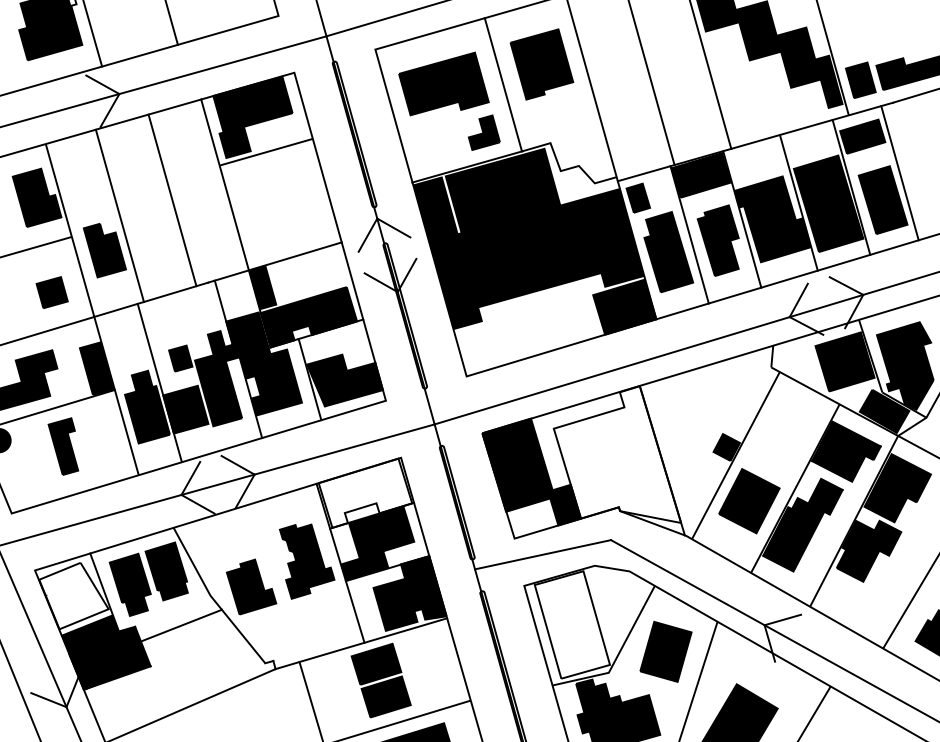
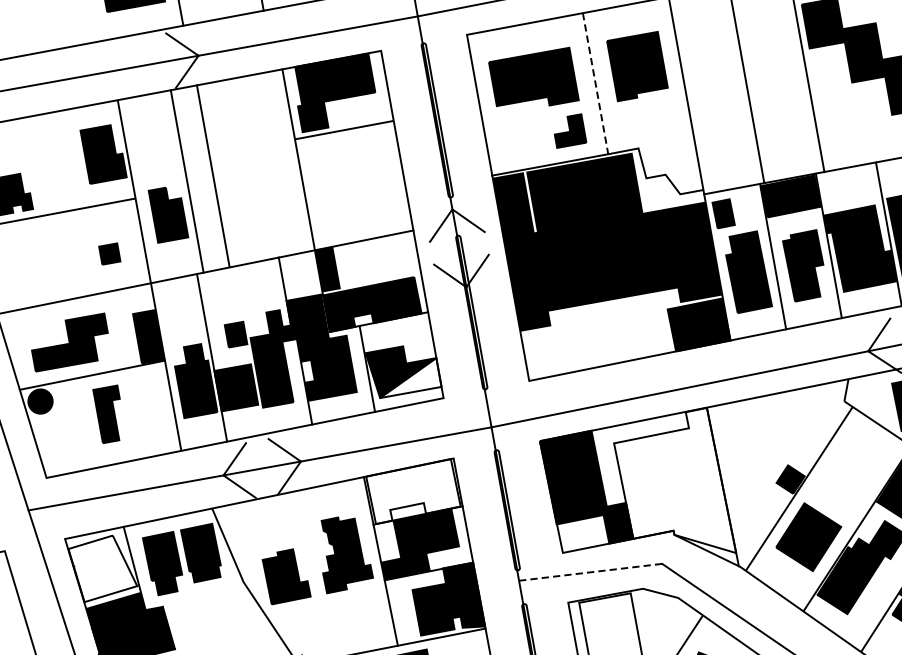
line: (503, 85) -> (595, 84), solid -> dashed
line: (172, 200) -> (213, 176), moved
part: (51, 292) -> (109, 253), size x0.7
fill: (353, 384) -> (411, 378), removed
line: (543, 554) -> (591, 572), solid -> dashed
line: (180, 625) -> (209, 609), removed

